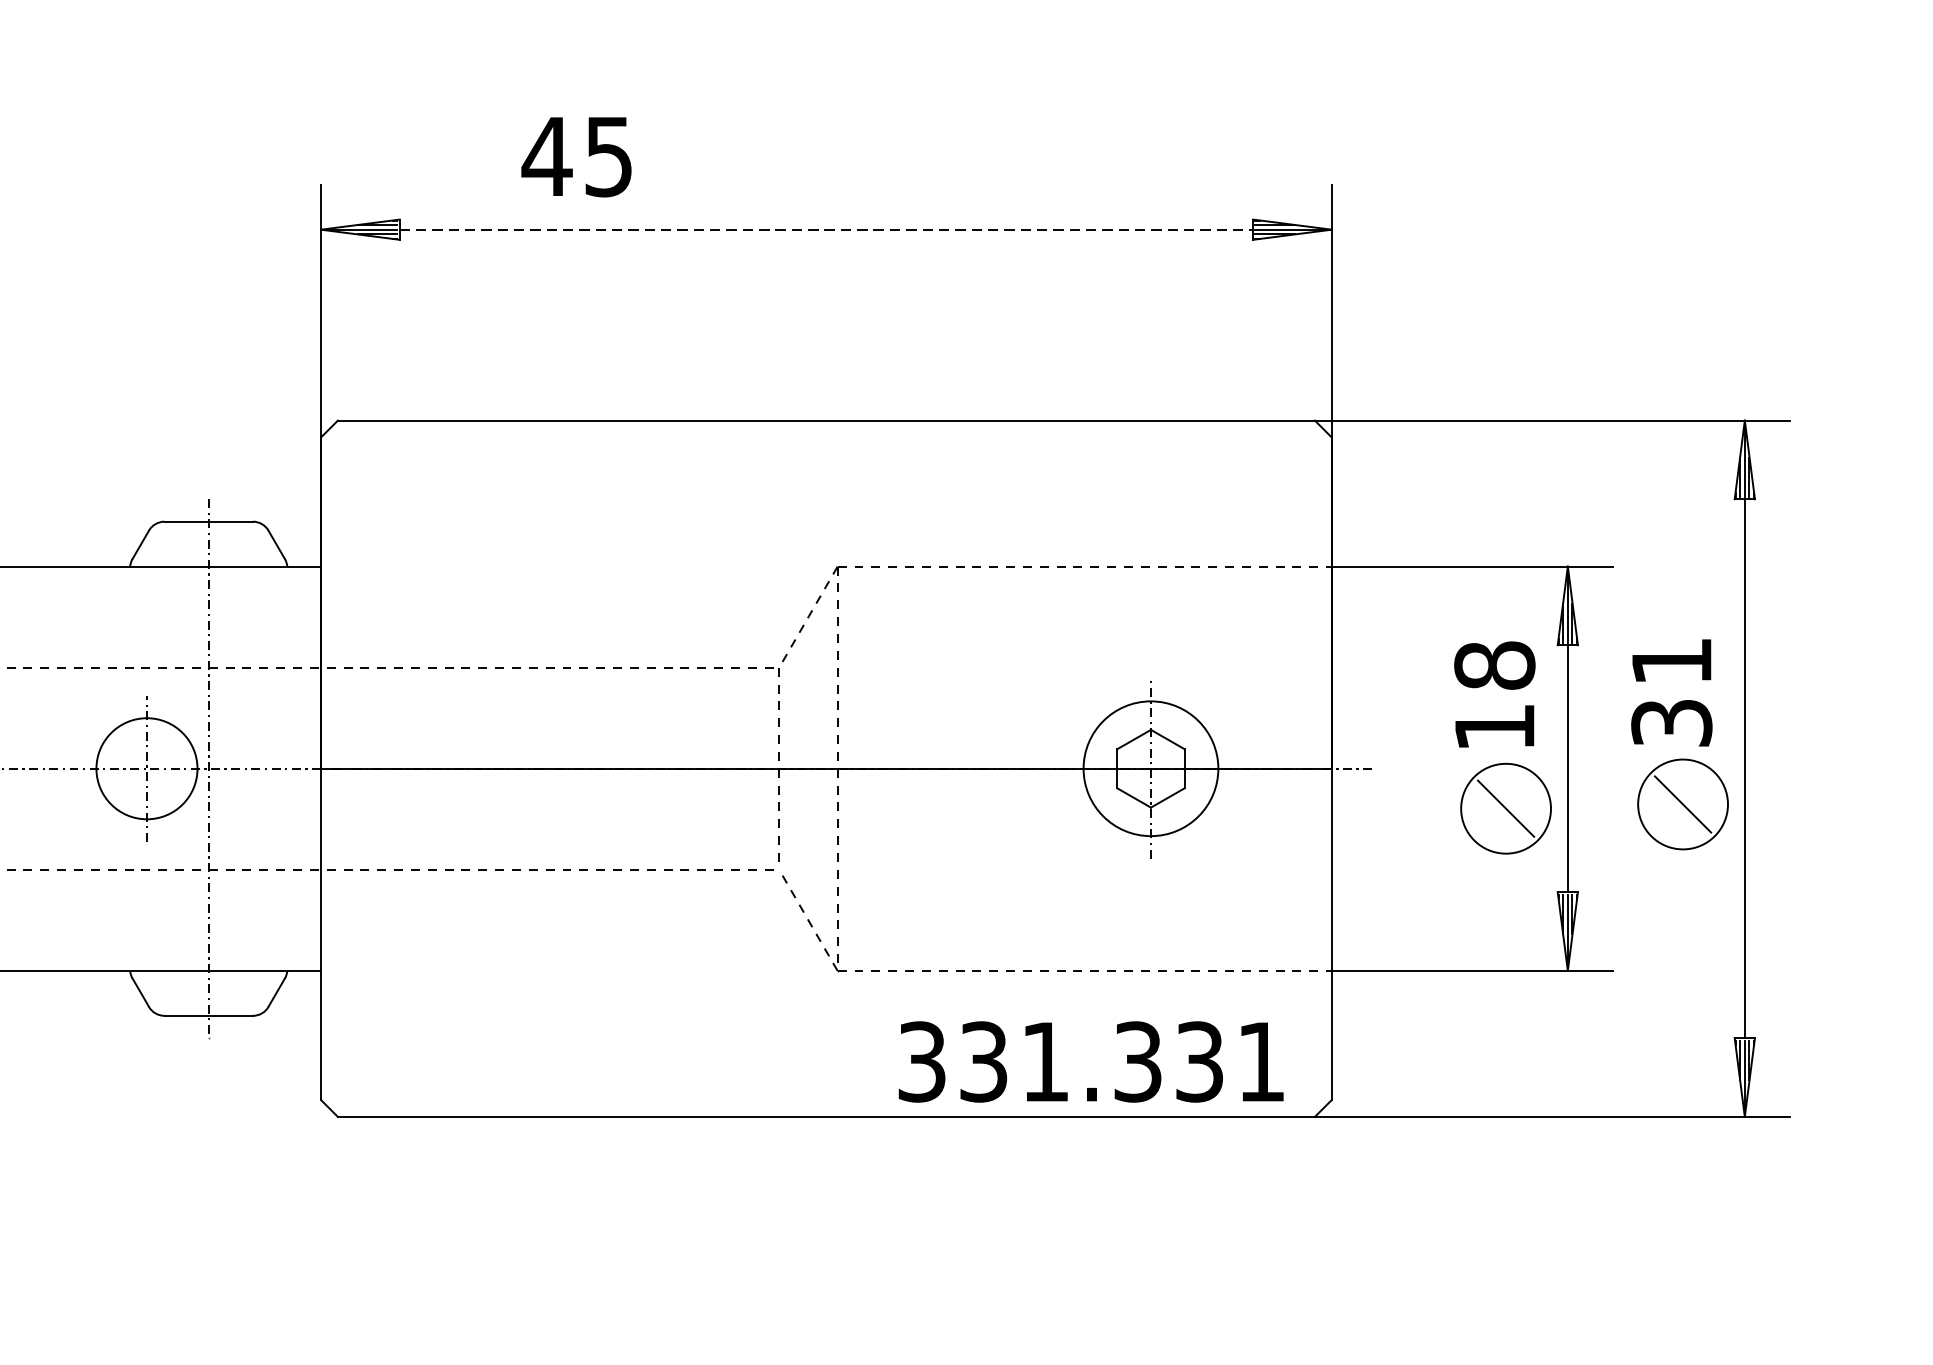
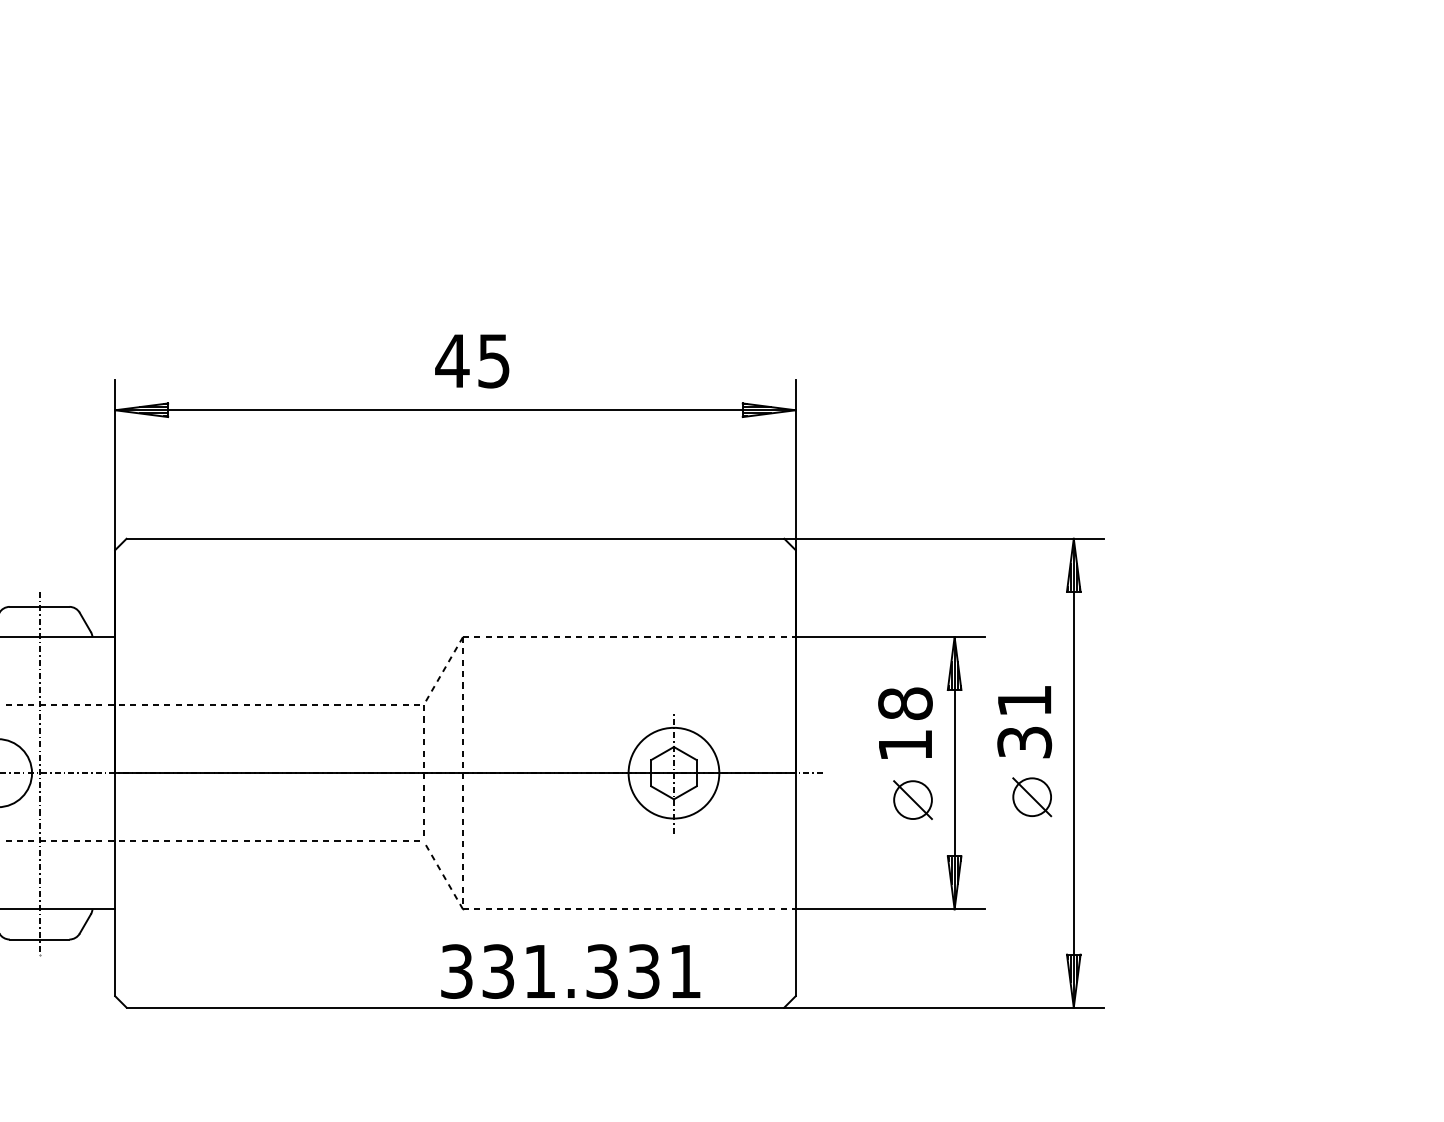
text: (576, 157) -> (472, 361), moved
line: (826, 230) -> (455, 410), dashed -> solid
circle: (1683, 804) -> (1032, 797), size x0.62
circle: (1505, 809) -> (912, 800), size x0.62
text: (1090, 1061) -> (570, 971), moved

